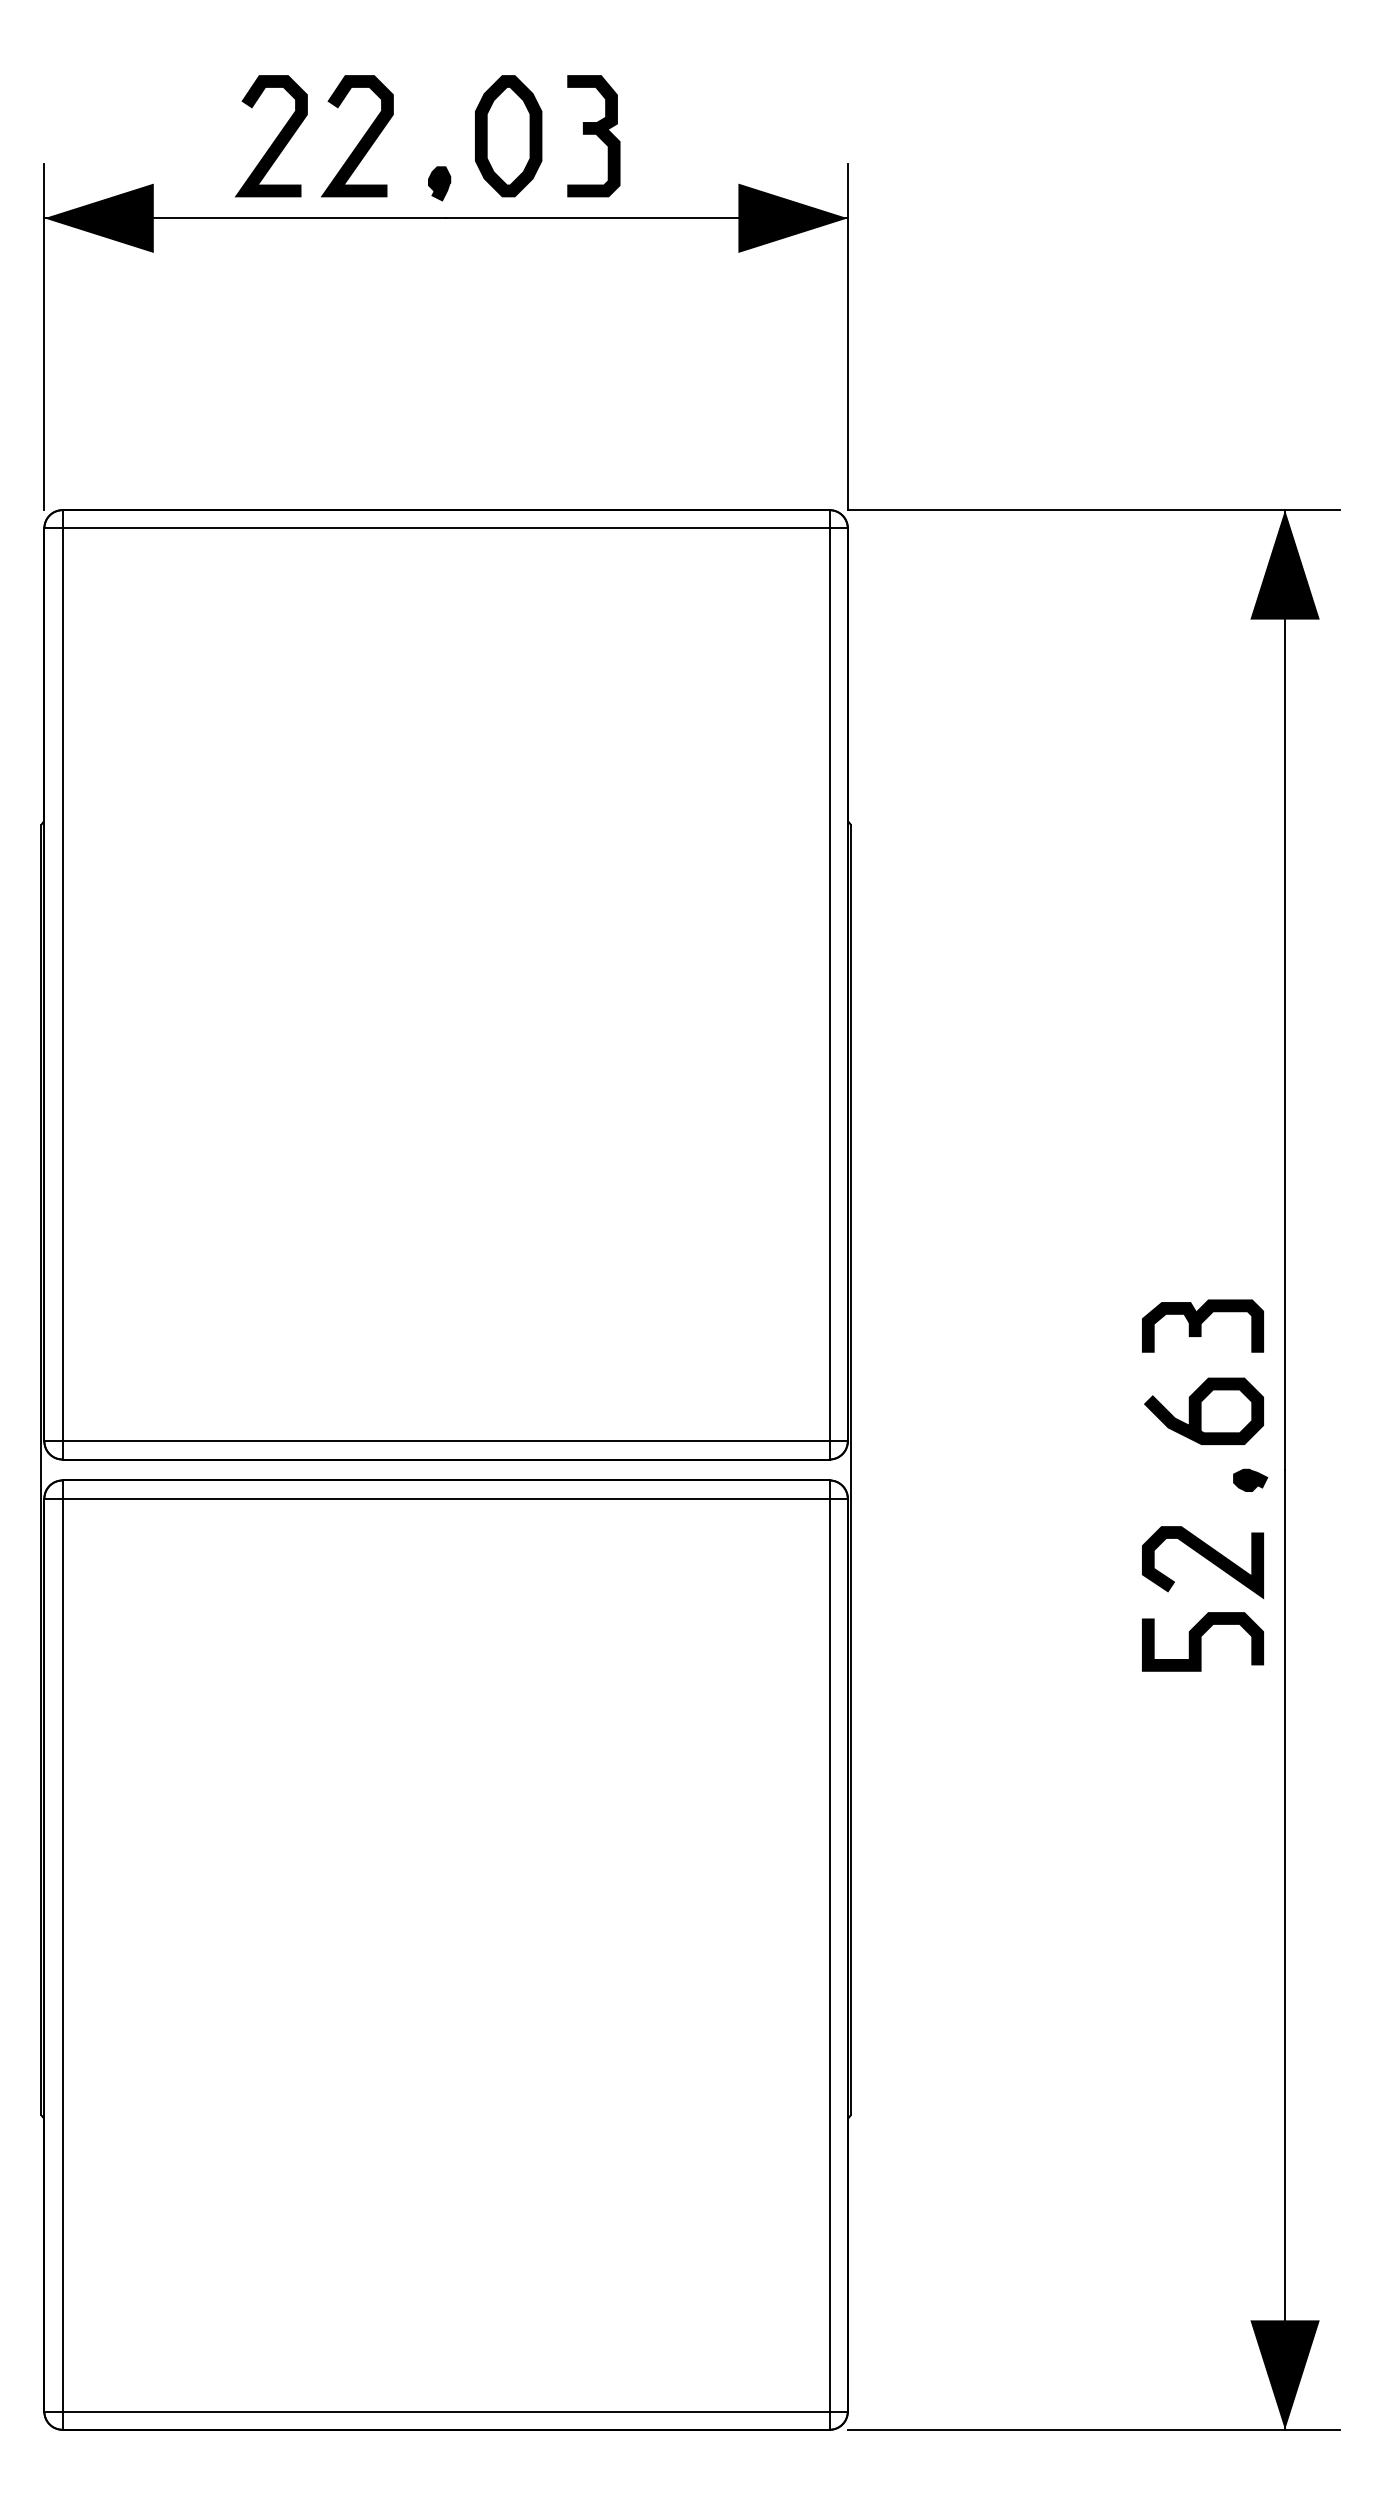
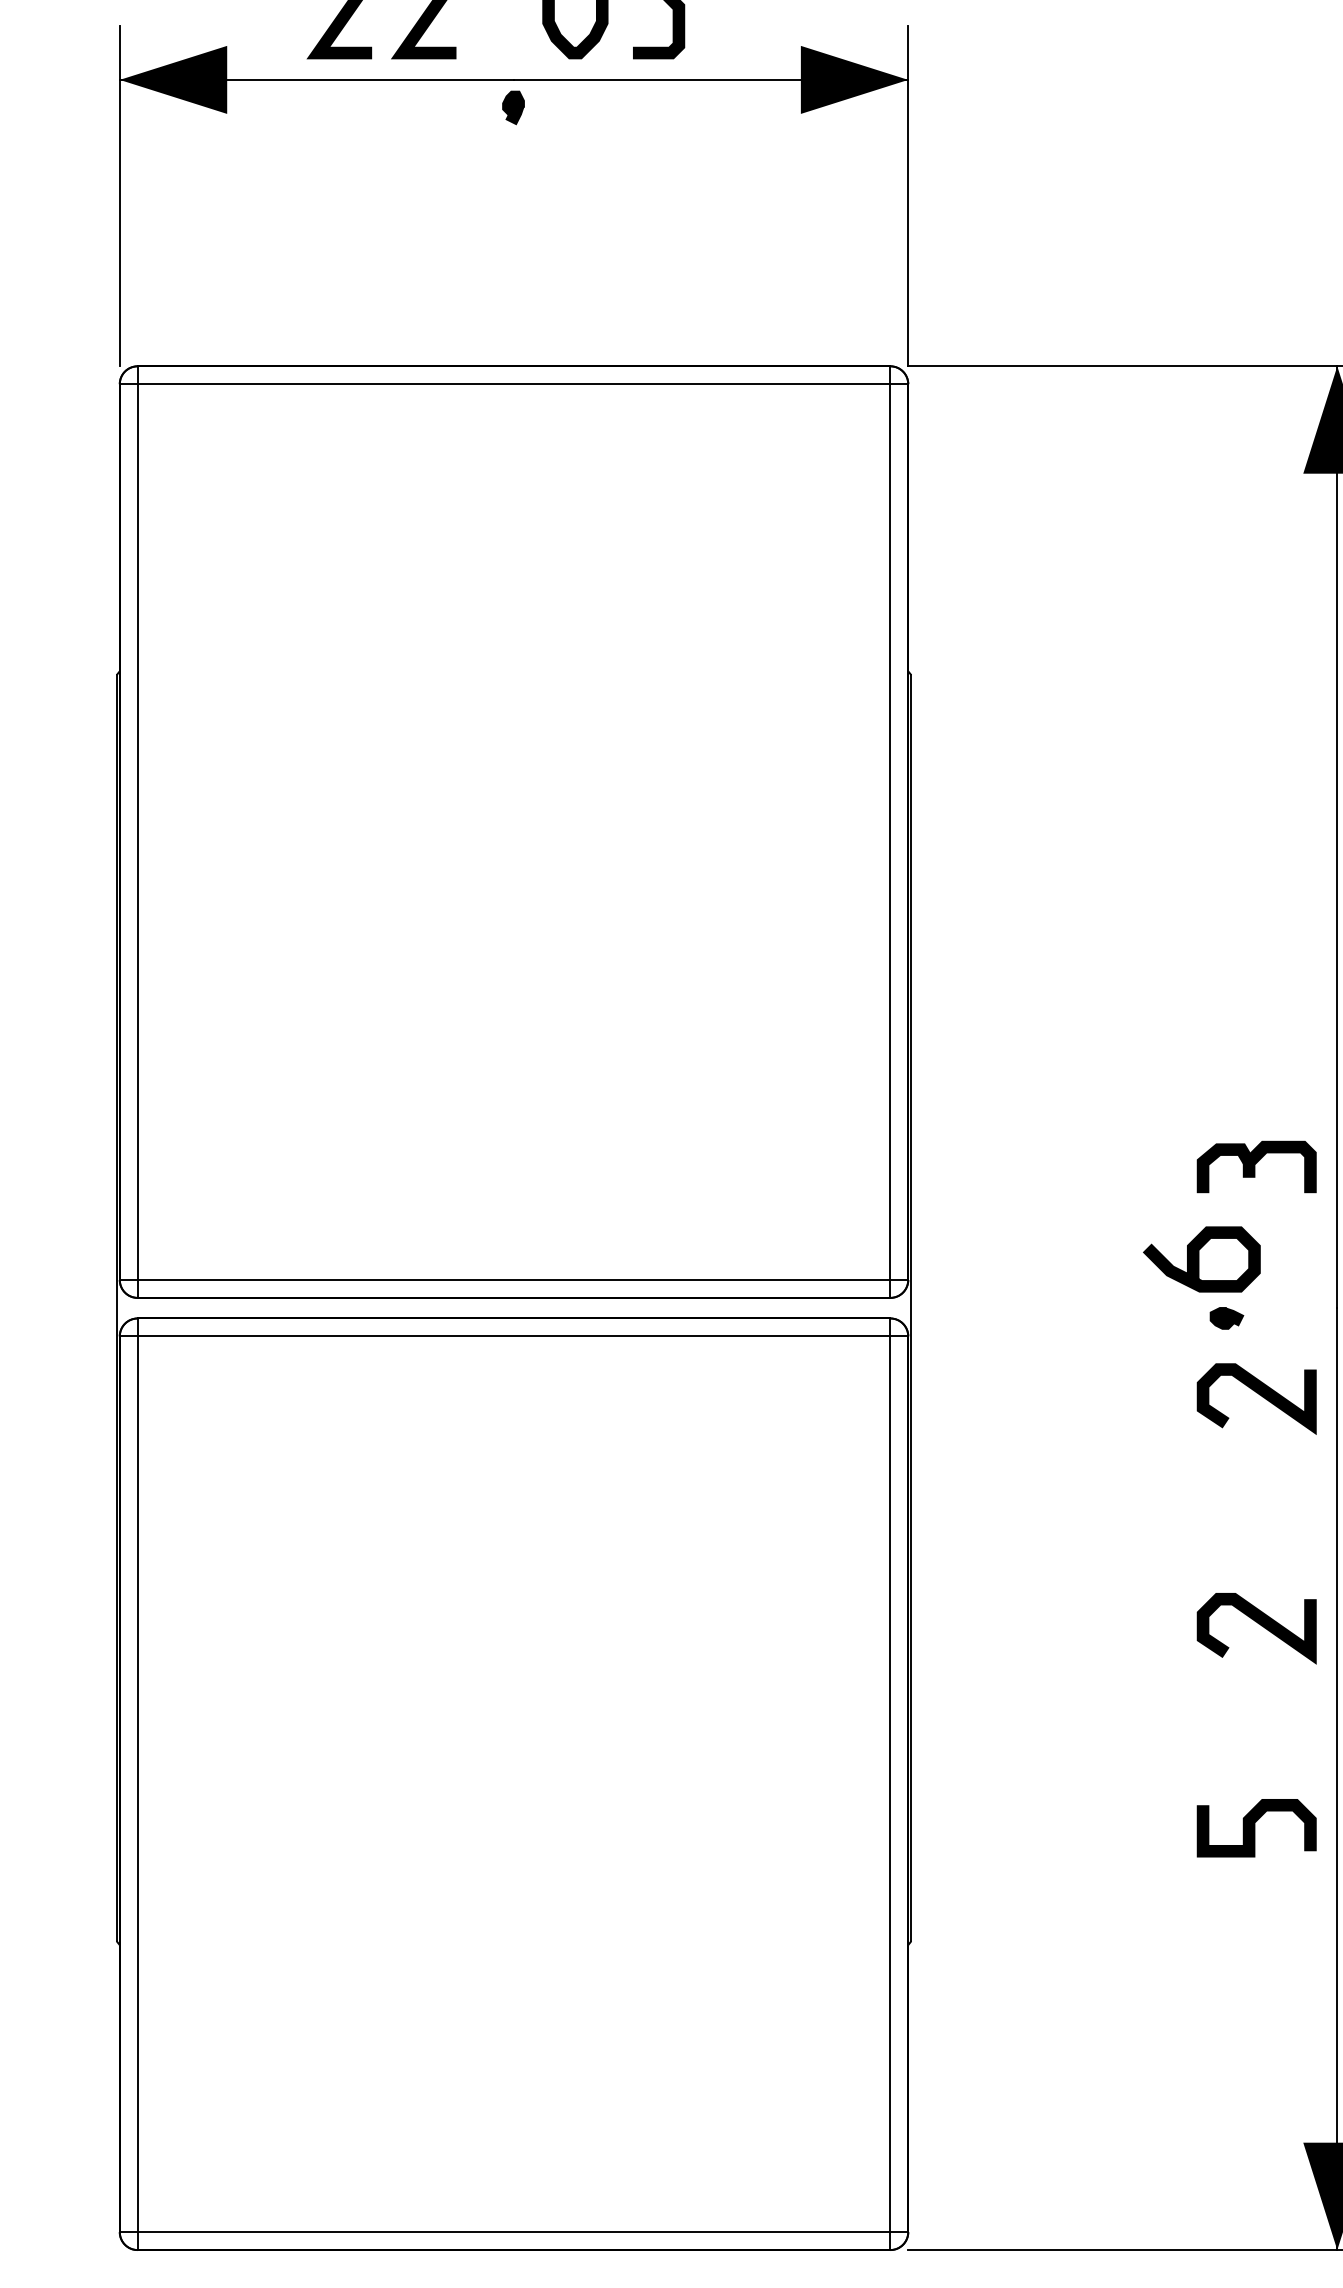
part: (439, 183) -> (513, 107), moved
curve: (1201, 1410) -> (1199, 1258), moved
part: (1250, 1479) -> (1226, 1317), moved
curve: (1201, 1641) -> (1255, 1827), moved
curve: (1205, 1792) -> (1259, 1624), added

